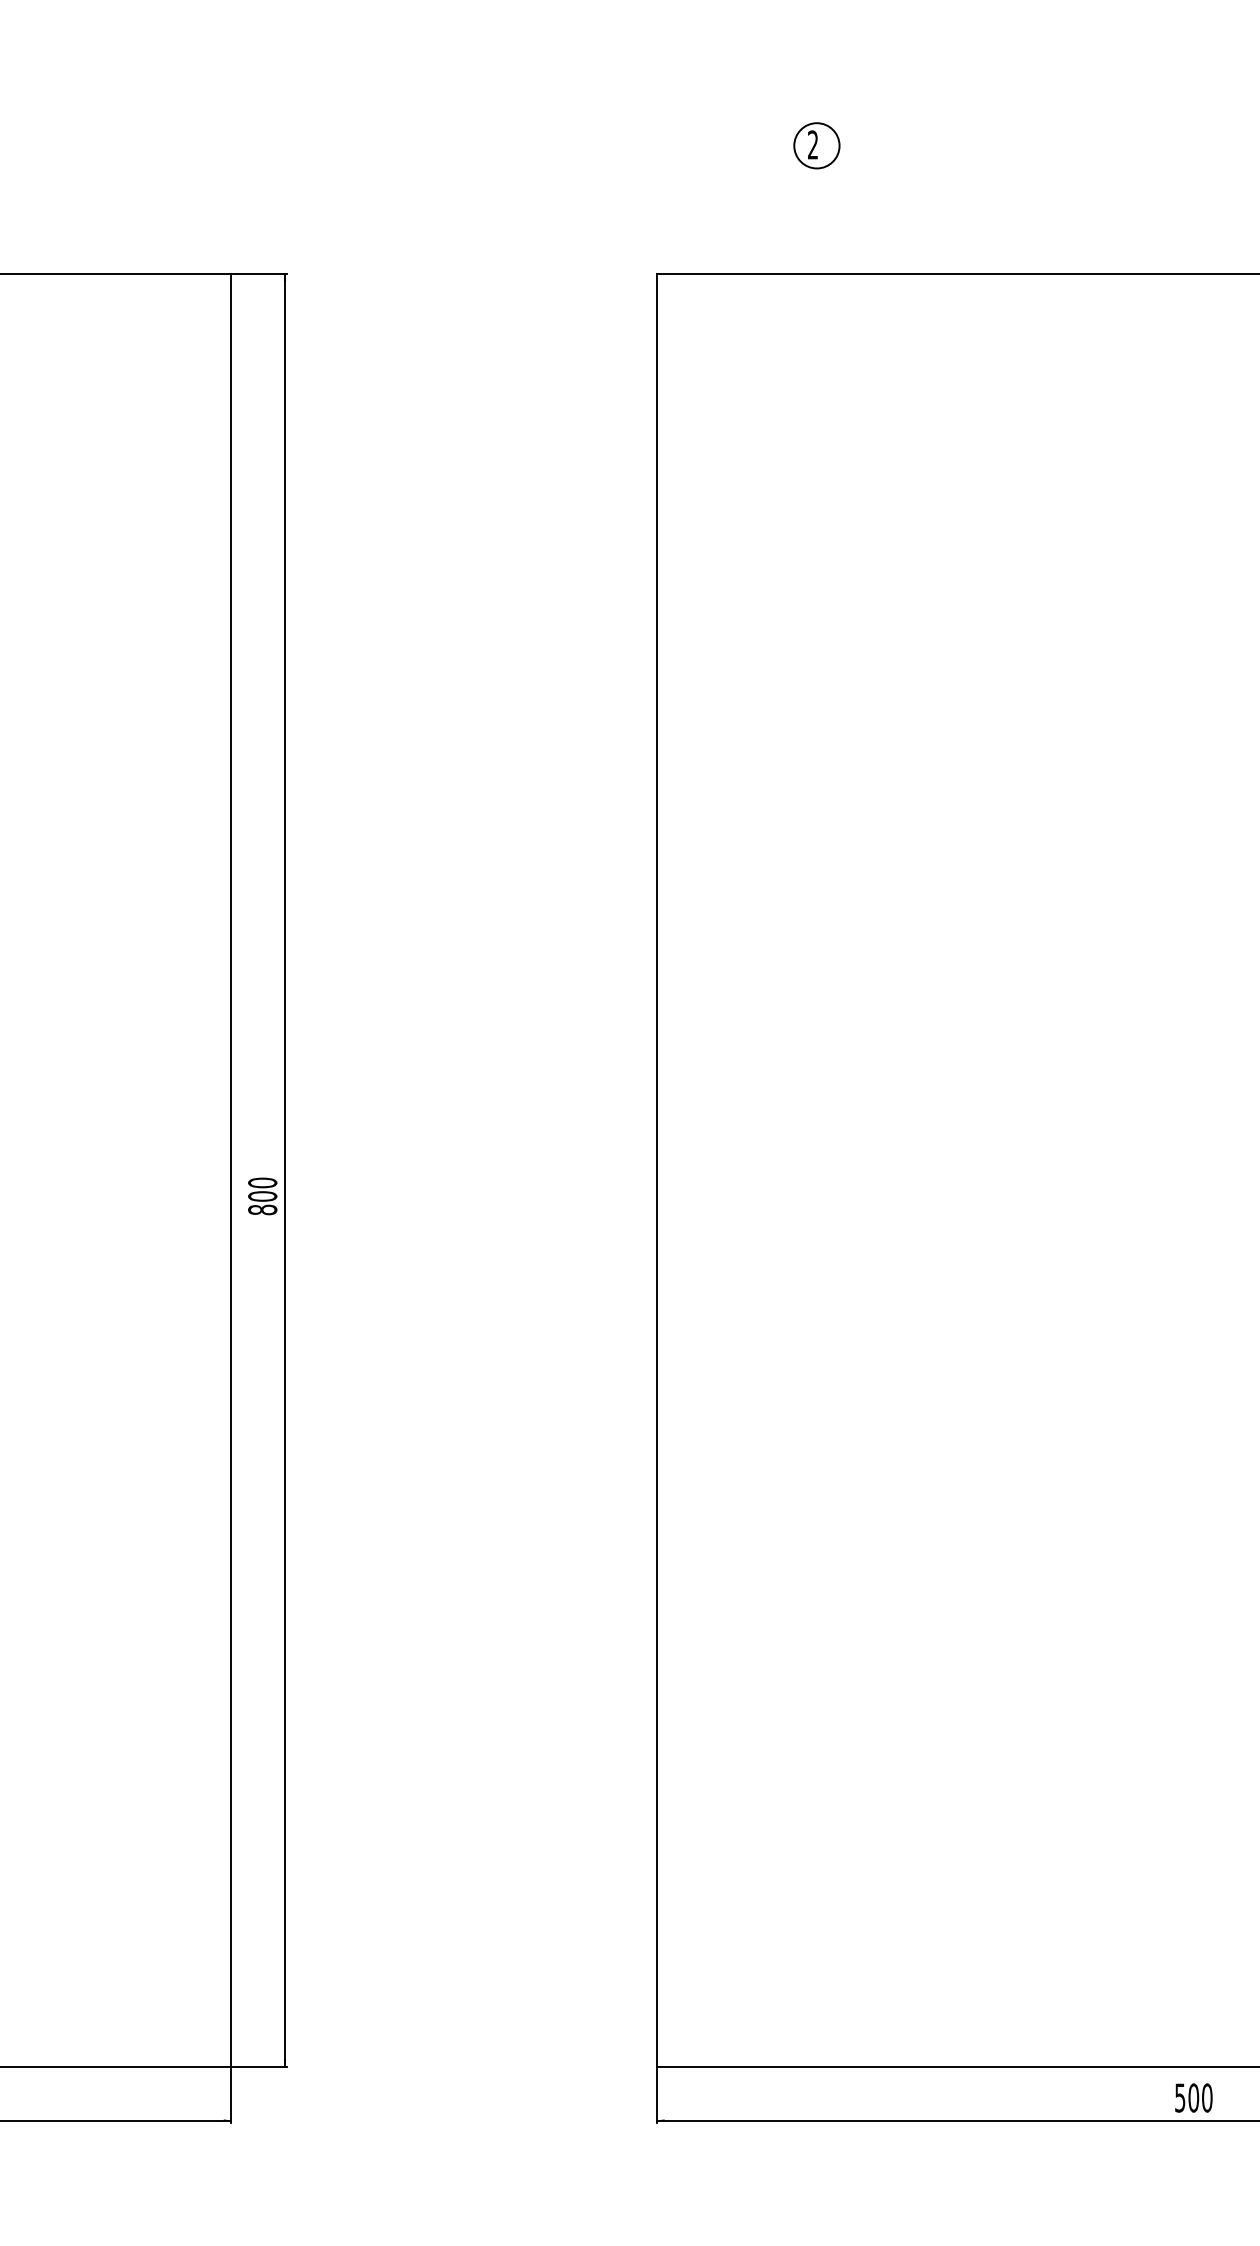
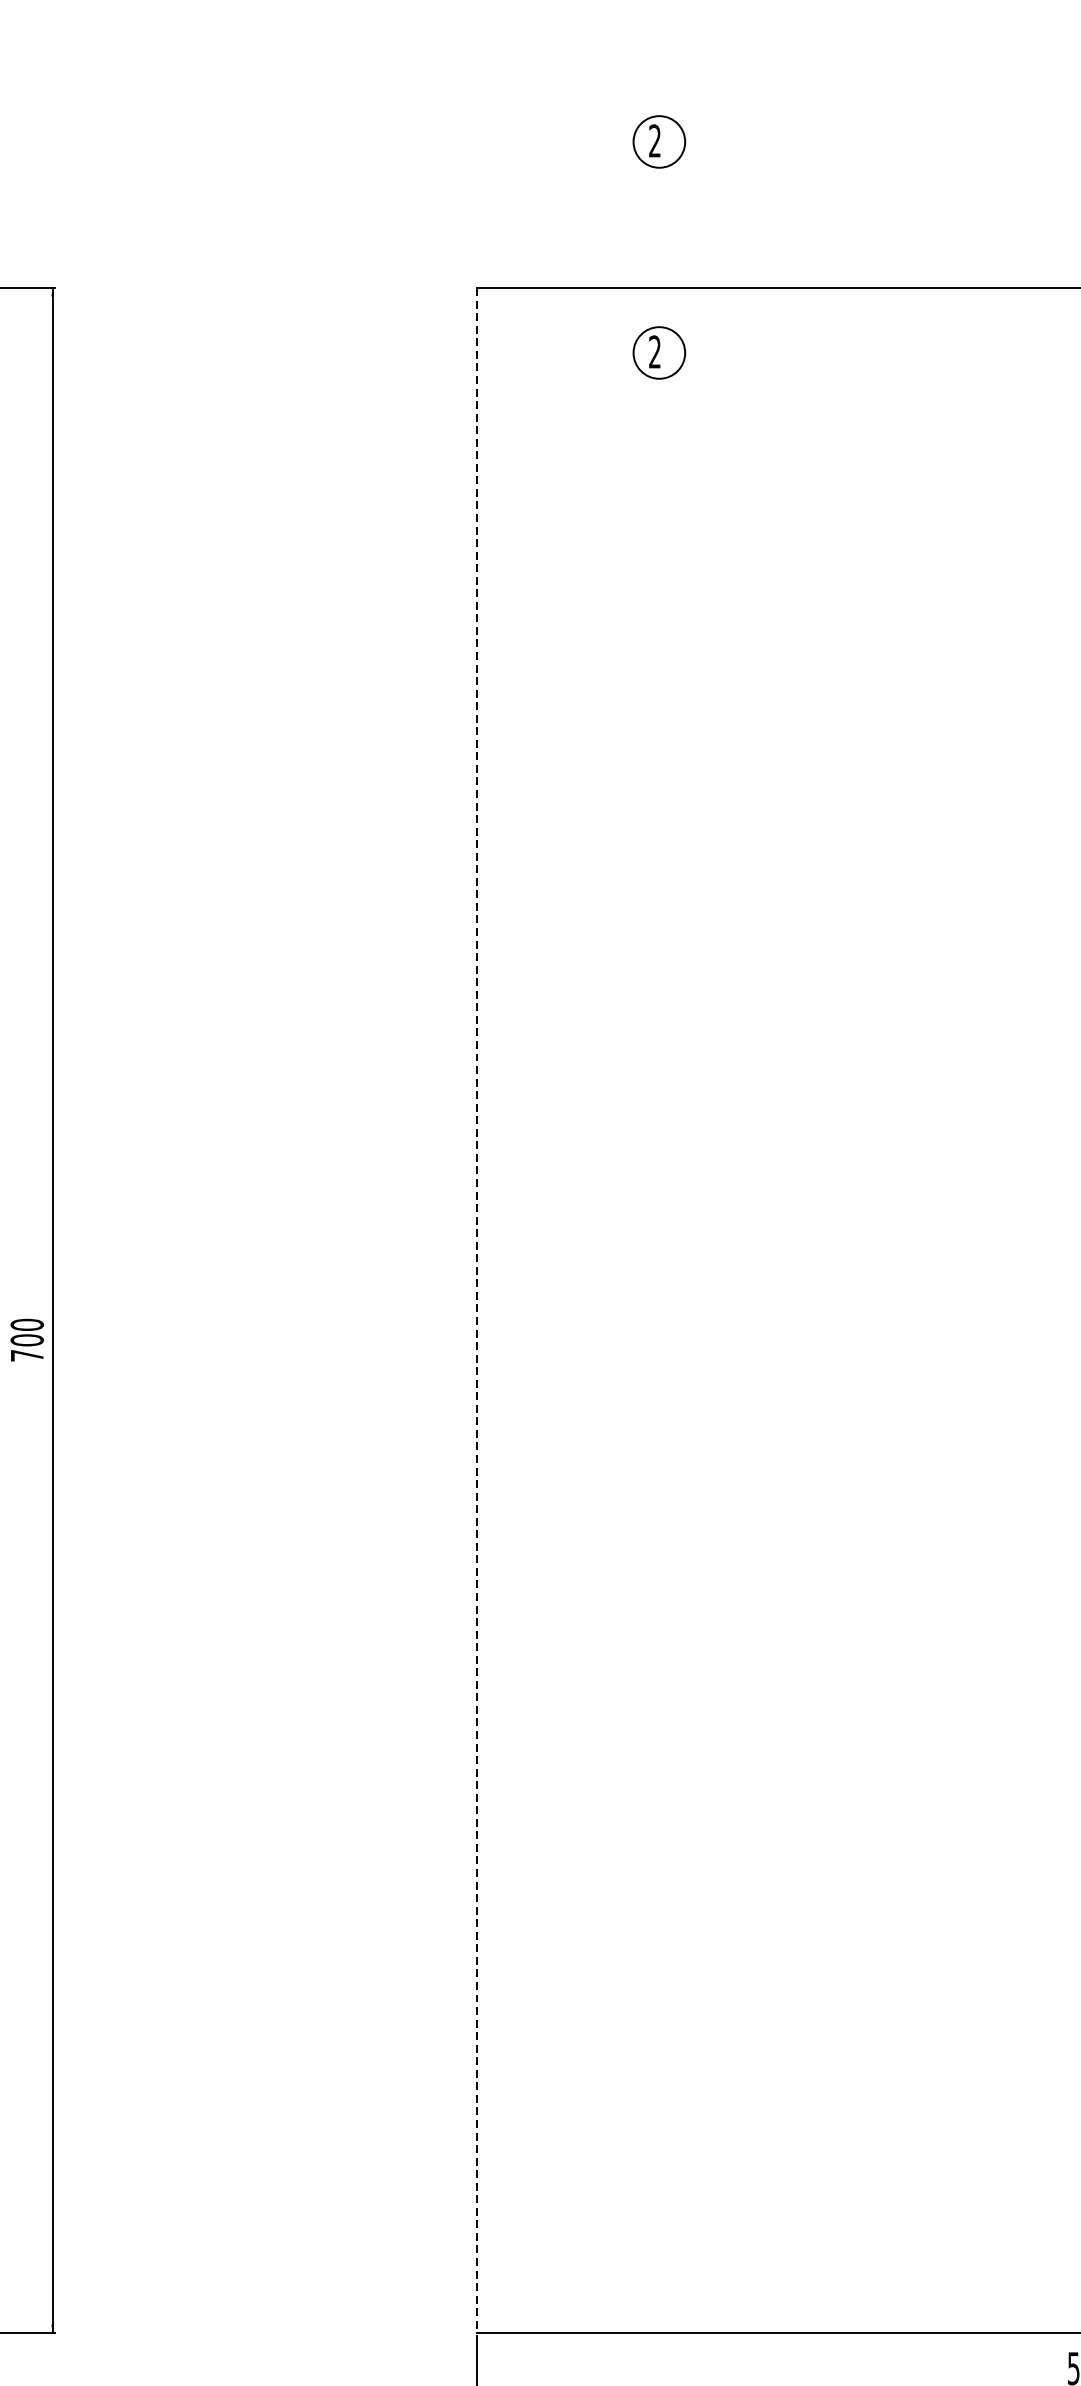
part: (816, 330) -> (658, 352), added
line: (657, 1170) -> (477, 1310), solid -> dashed
text: (262, 1209) -> (27, 1355), 800 -> 700

